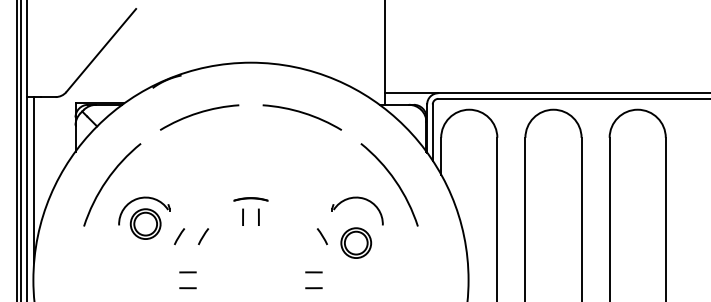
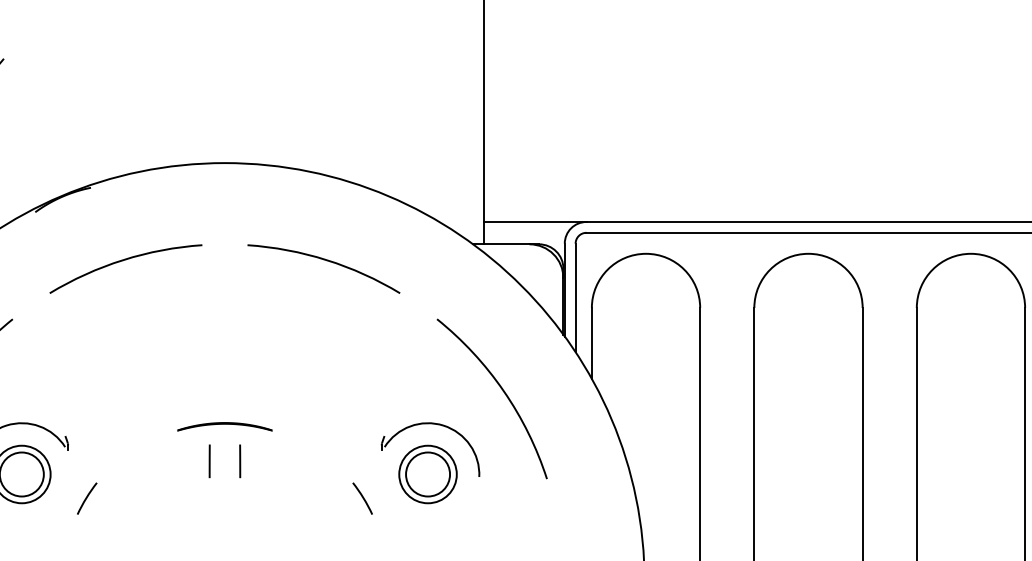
part: (250, 199) -> (224, 426), size x1.43
line: (203, 236) -> (133, 498), removed
part: (356, 242) -> (428, 473), moved

